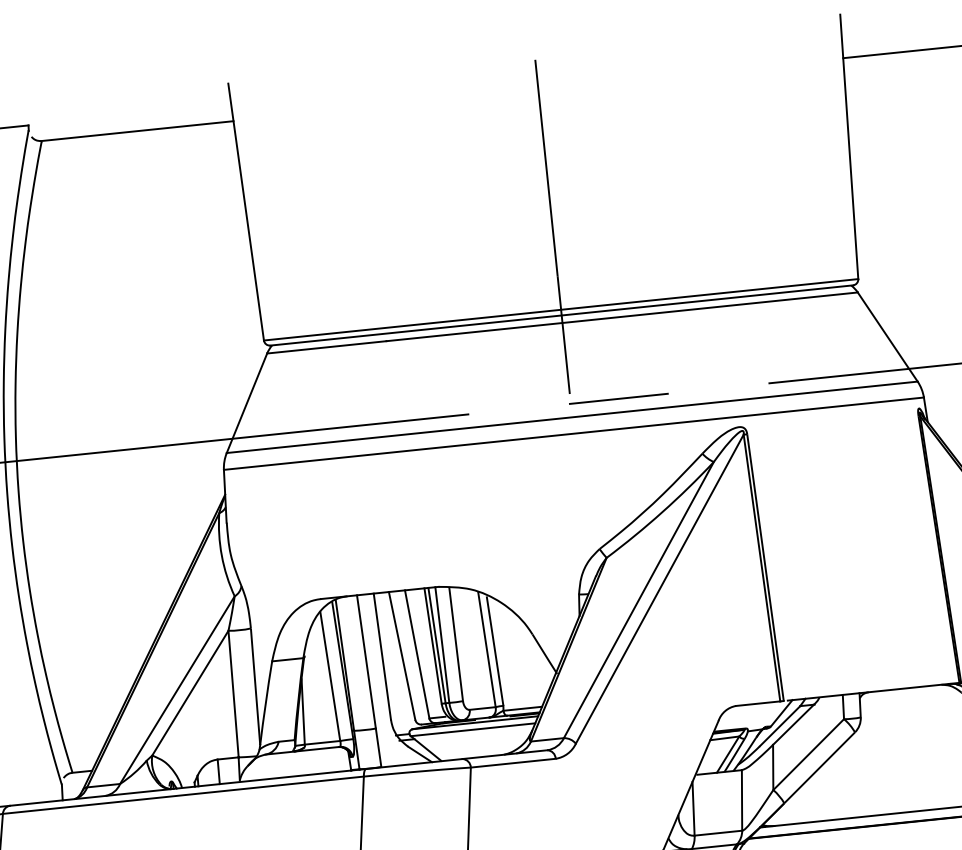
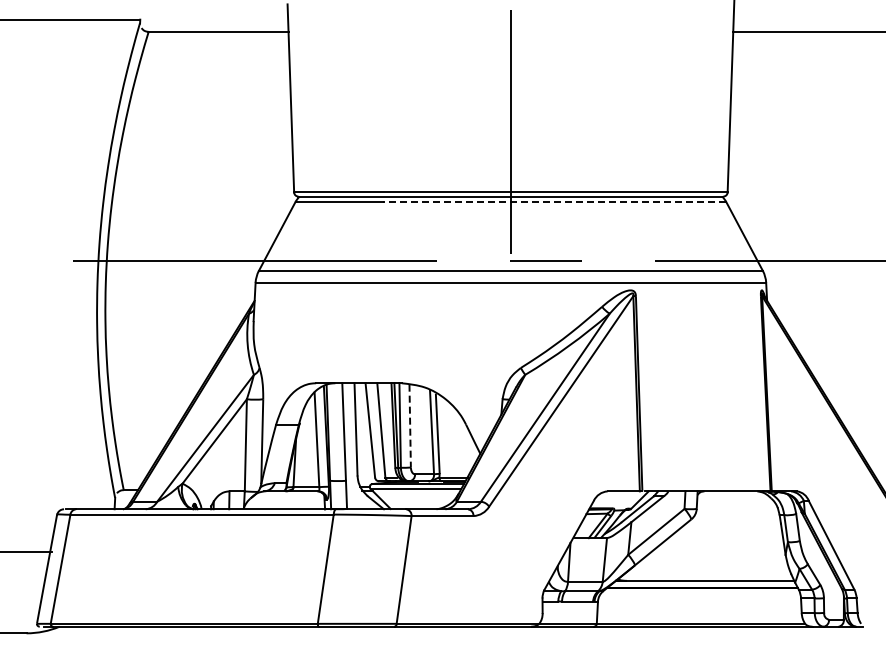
line: (622, 317) -> (554, 202), solid -> dashed
line: (456, 644) -> (410, 426), solid -> dashed

